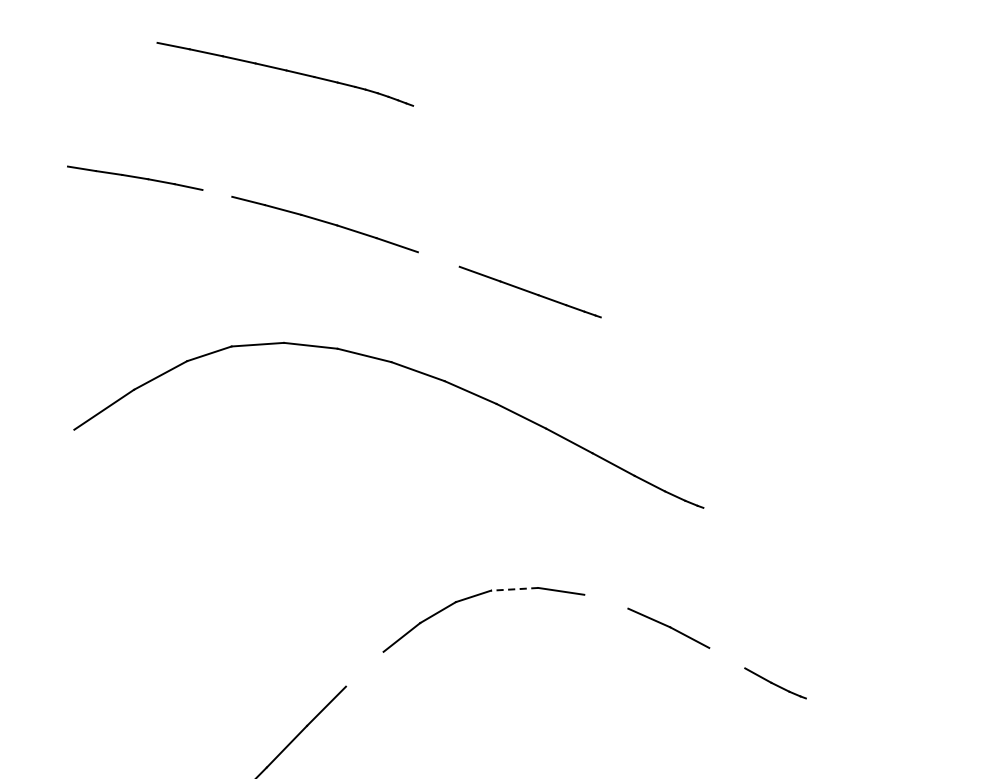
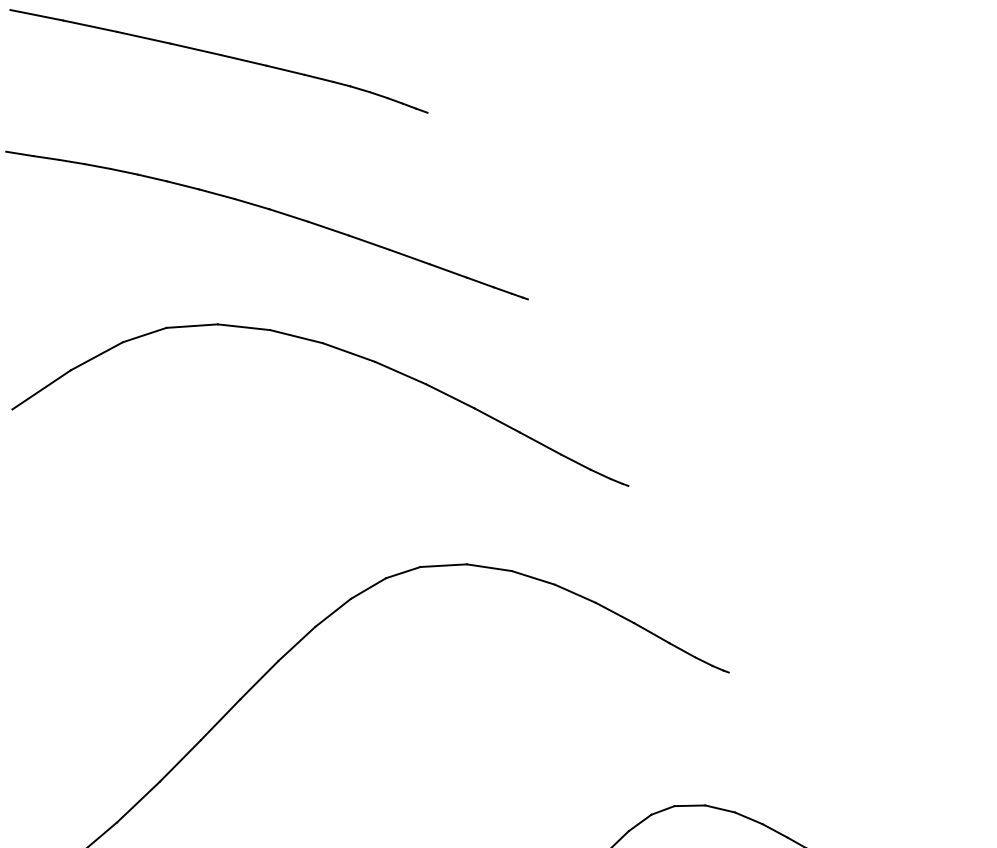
part: (284, 74) -> (218, 61), size x1.67
line: (217, 192) -> (152, 177), added
line: (437, 259) -> (368, 242), added
line: (514, 589) -> (443, 565), dashed -> solid
line: (605, 601) -> (532, 577), added
line: (726, 658) -> (651, 633), added
line: (364, 668) -> (296, 643), added

